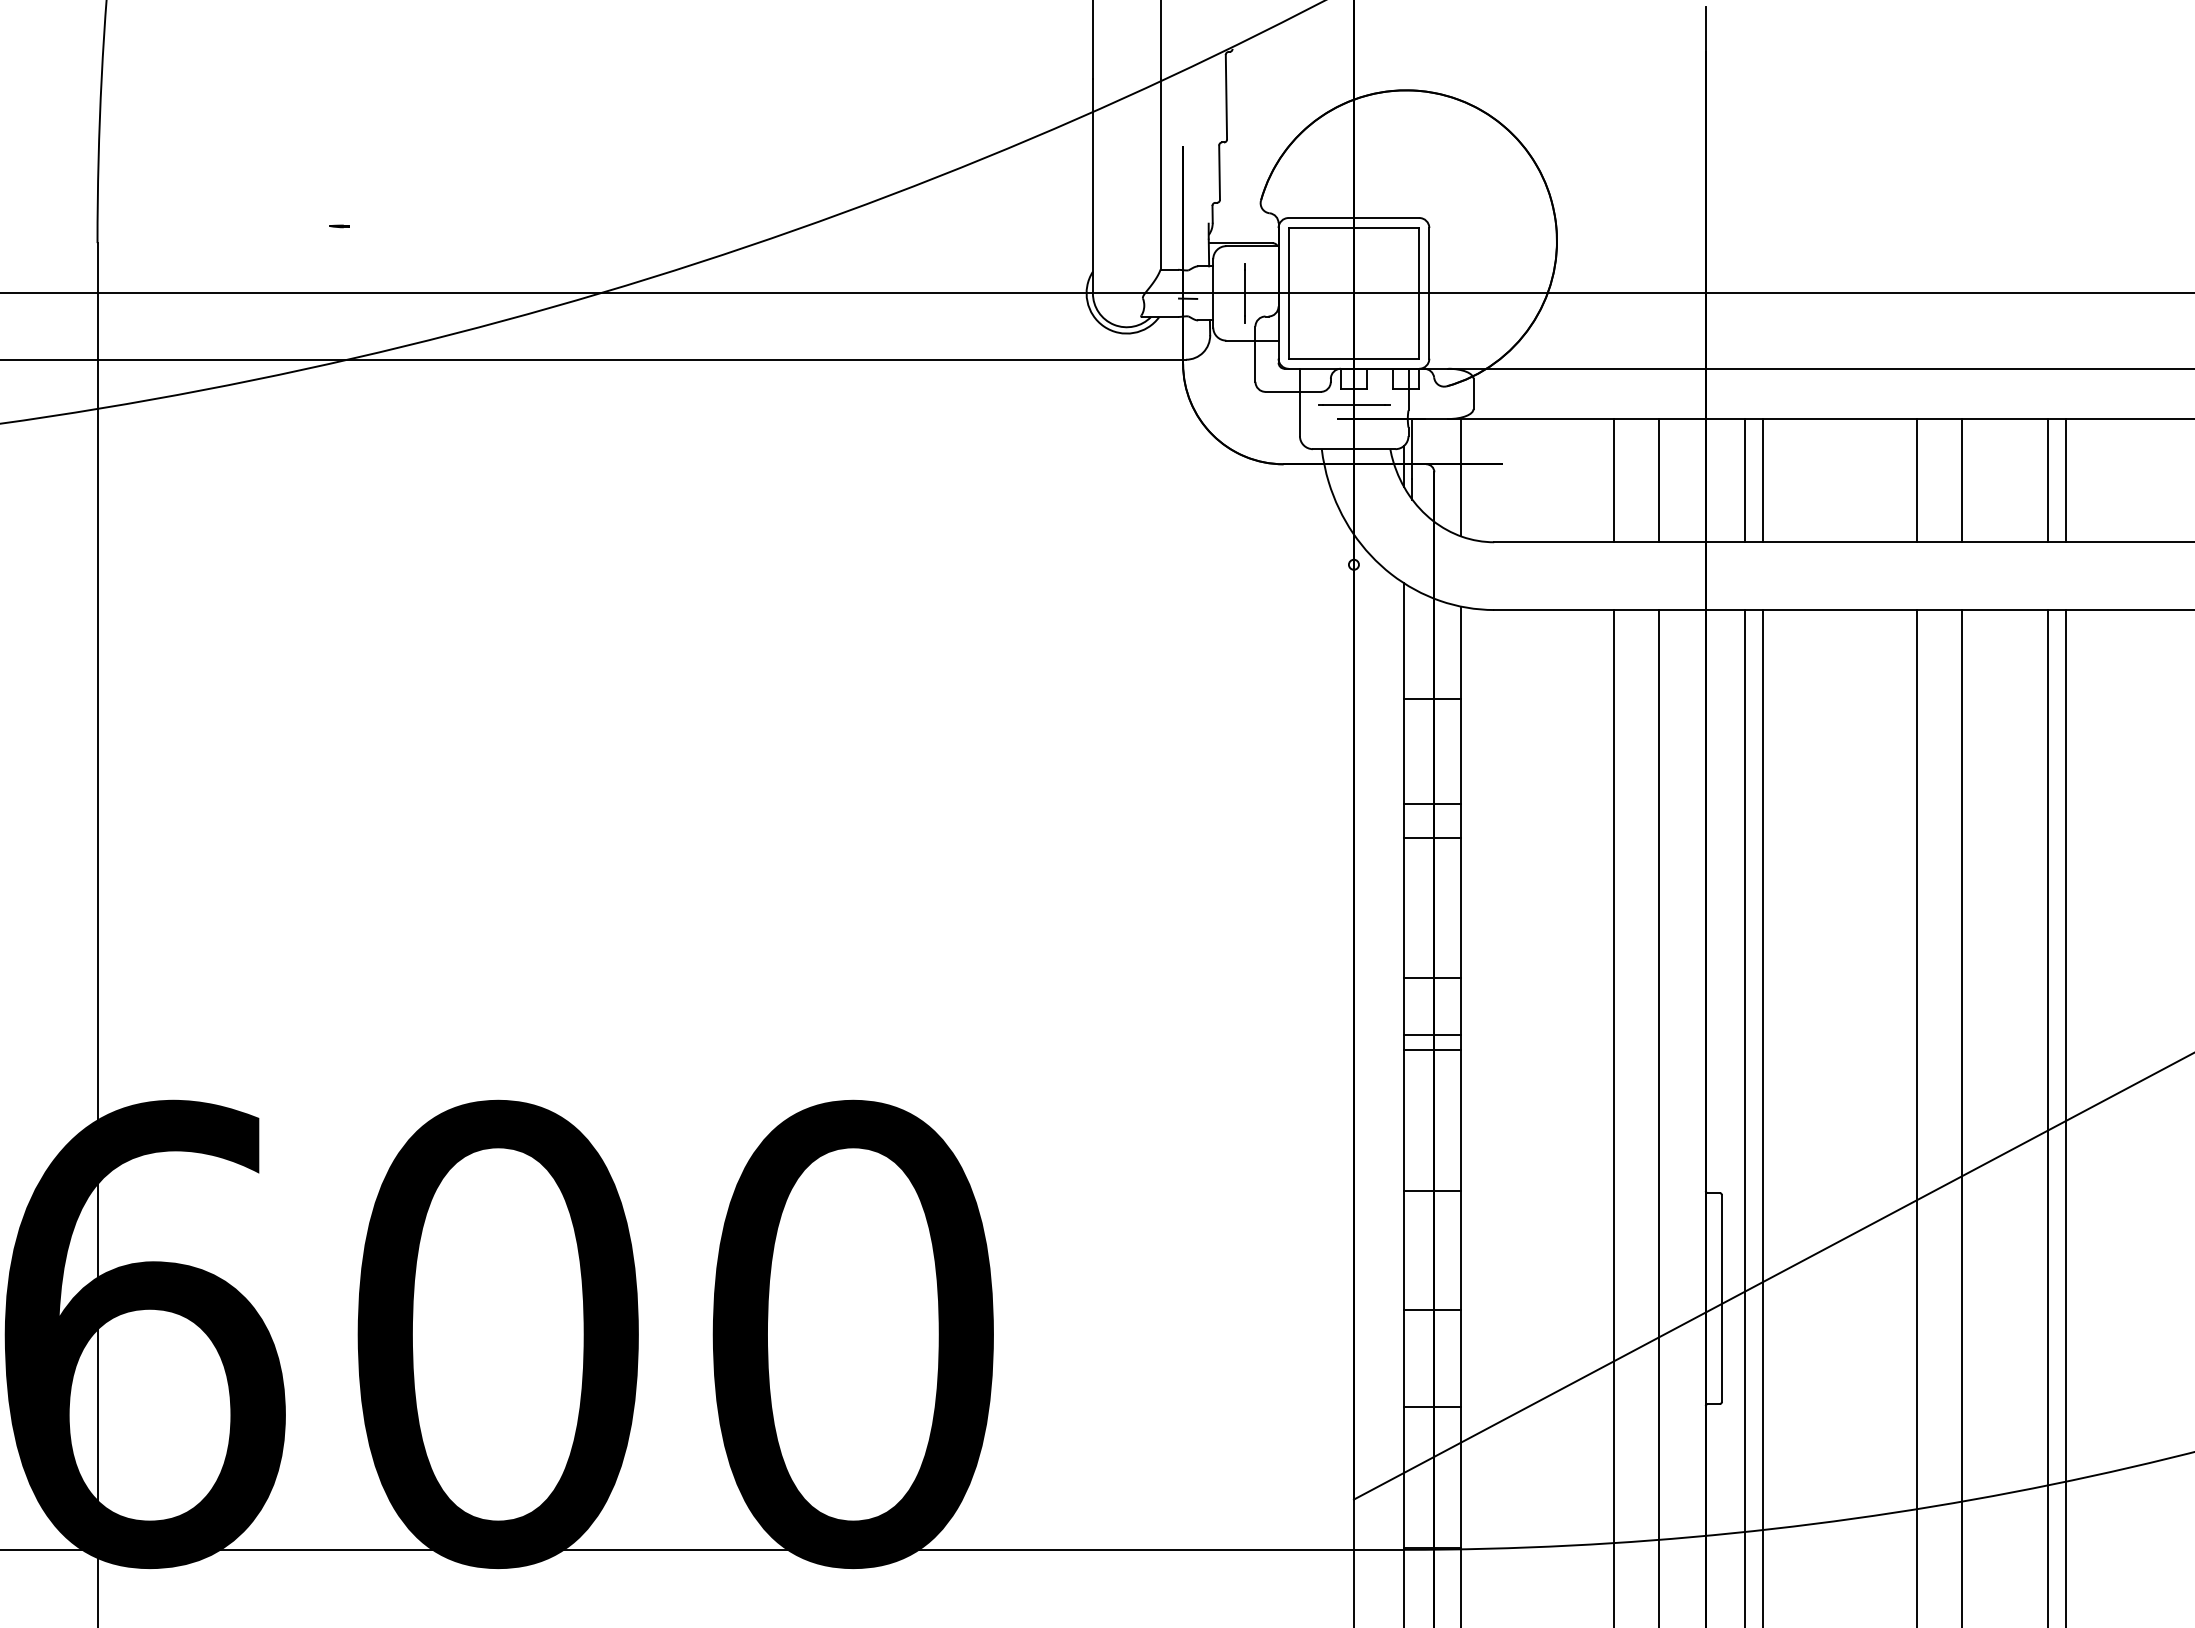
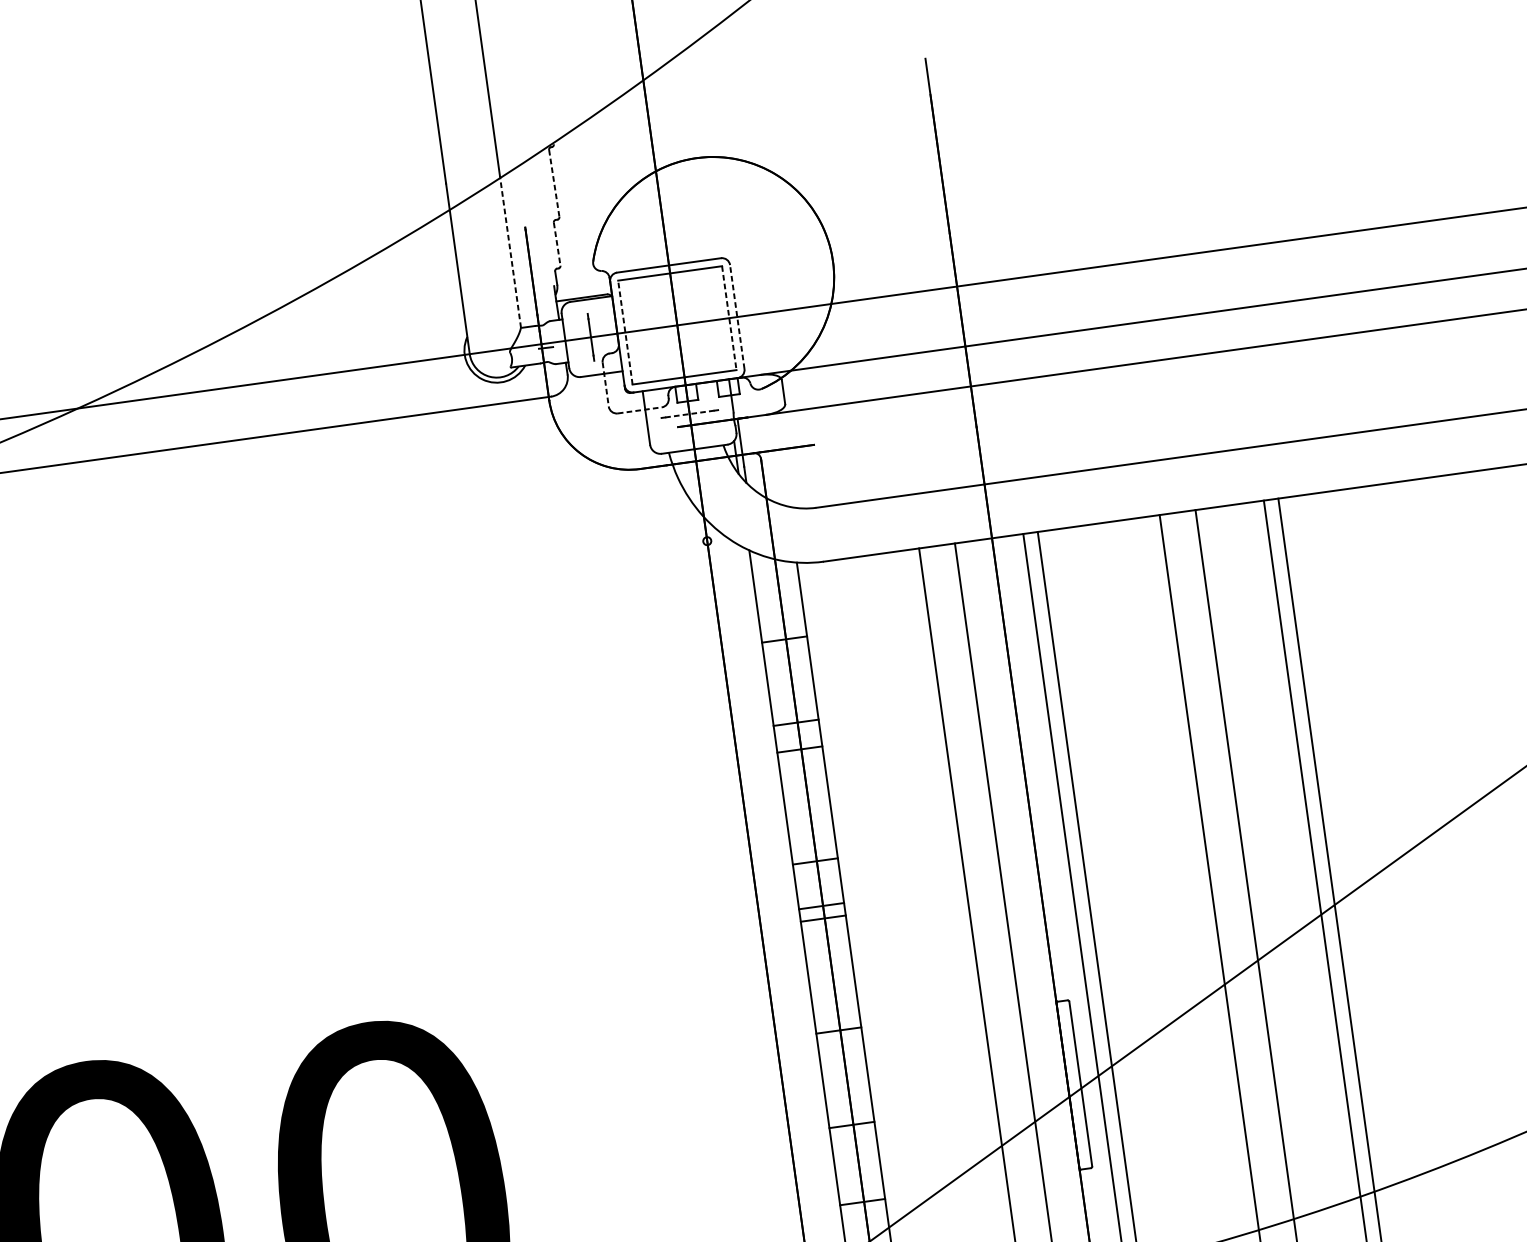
line: (1226, 97) -> (554, 183), solid -> dashed
line: (1160, 173) -> (510, 251), solid -> dashed
line: (1219, 173) -> (557, 244), solid -> dashed
line: (1288, 292) -> (625, 331), solid -> dashed
line: (1429, 292) -> (737, 316), solid -> dashed
line: (1419, 293) -> (729, 318), solid -> dashed
line: (1255, 354) -> (605, 384), solid -> dashed
line: (1293, 391) -> (640, 410), solid -> dashed
line: (1354, 404) -> (690, 413), solid -> dashed
line: (1460, 477) -> (782, 460), removed
line: (1614, 480) -> (905, 445), removed
line: (1659, 480) -> (940, 440), removed
line: (1745, 480) -> (1009, 430), removed
line: (1763, 480) -> (1023, 428), removed
line: (1916, 480) -> (1145, 412), removed
line: (1961, 480) -> (1181, 407), removed
line: (2047, 480) -> (1249, 397), removed
line: (2065, 480) -> (1263, 395), removed

